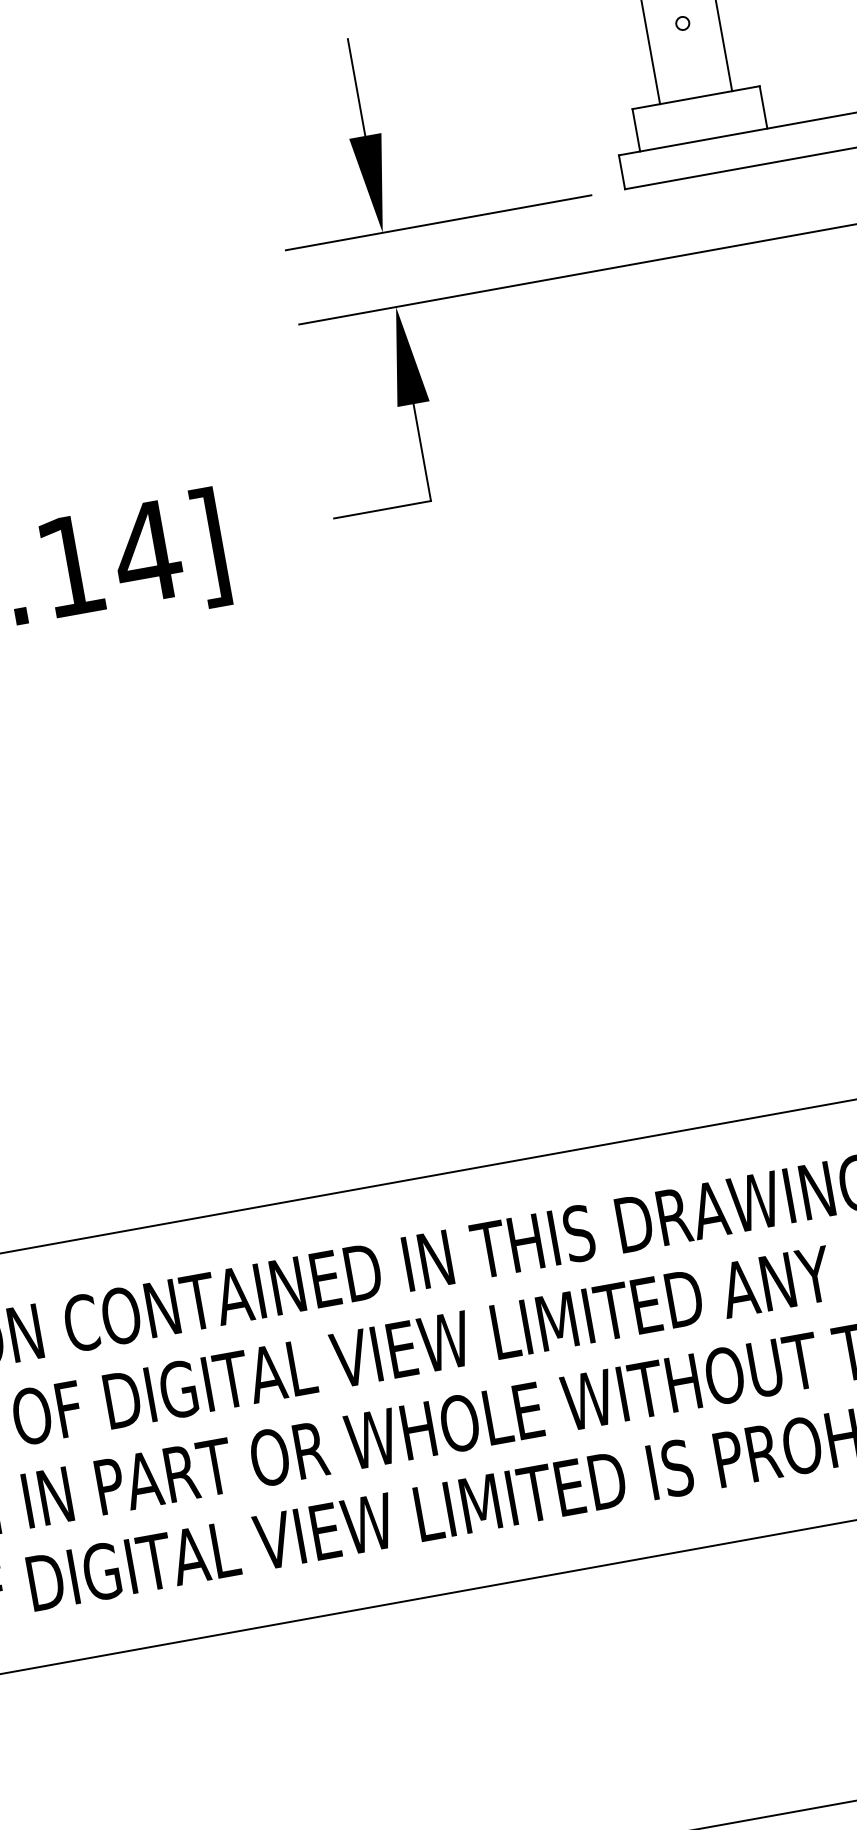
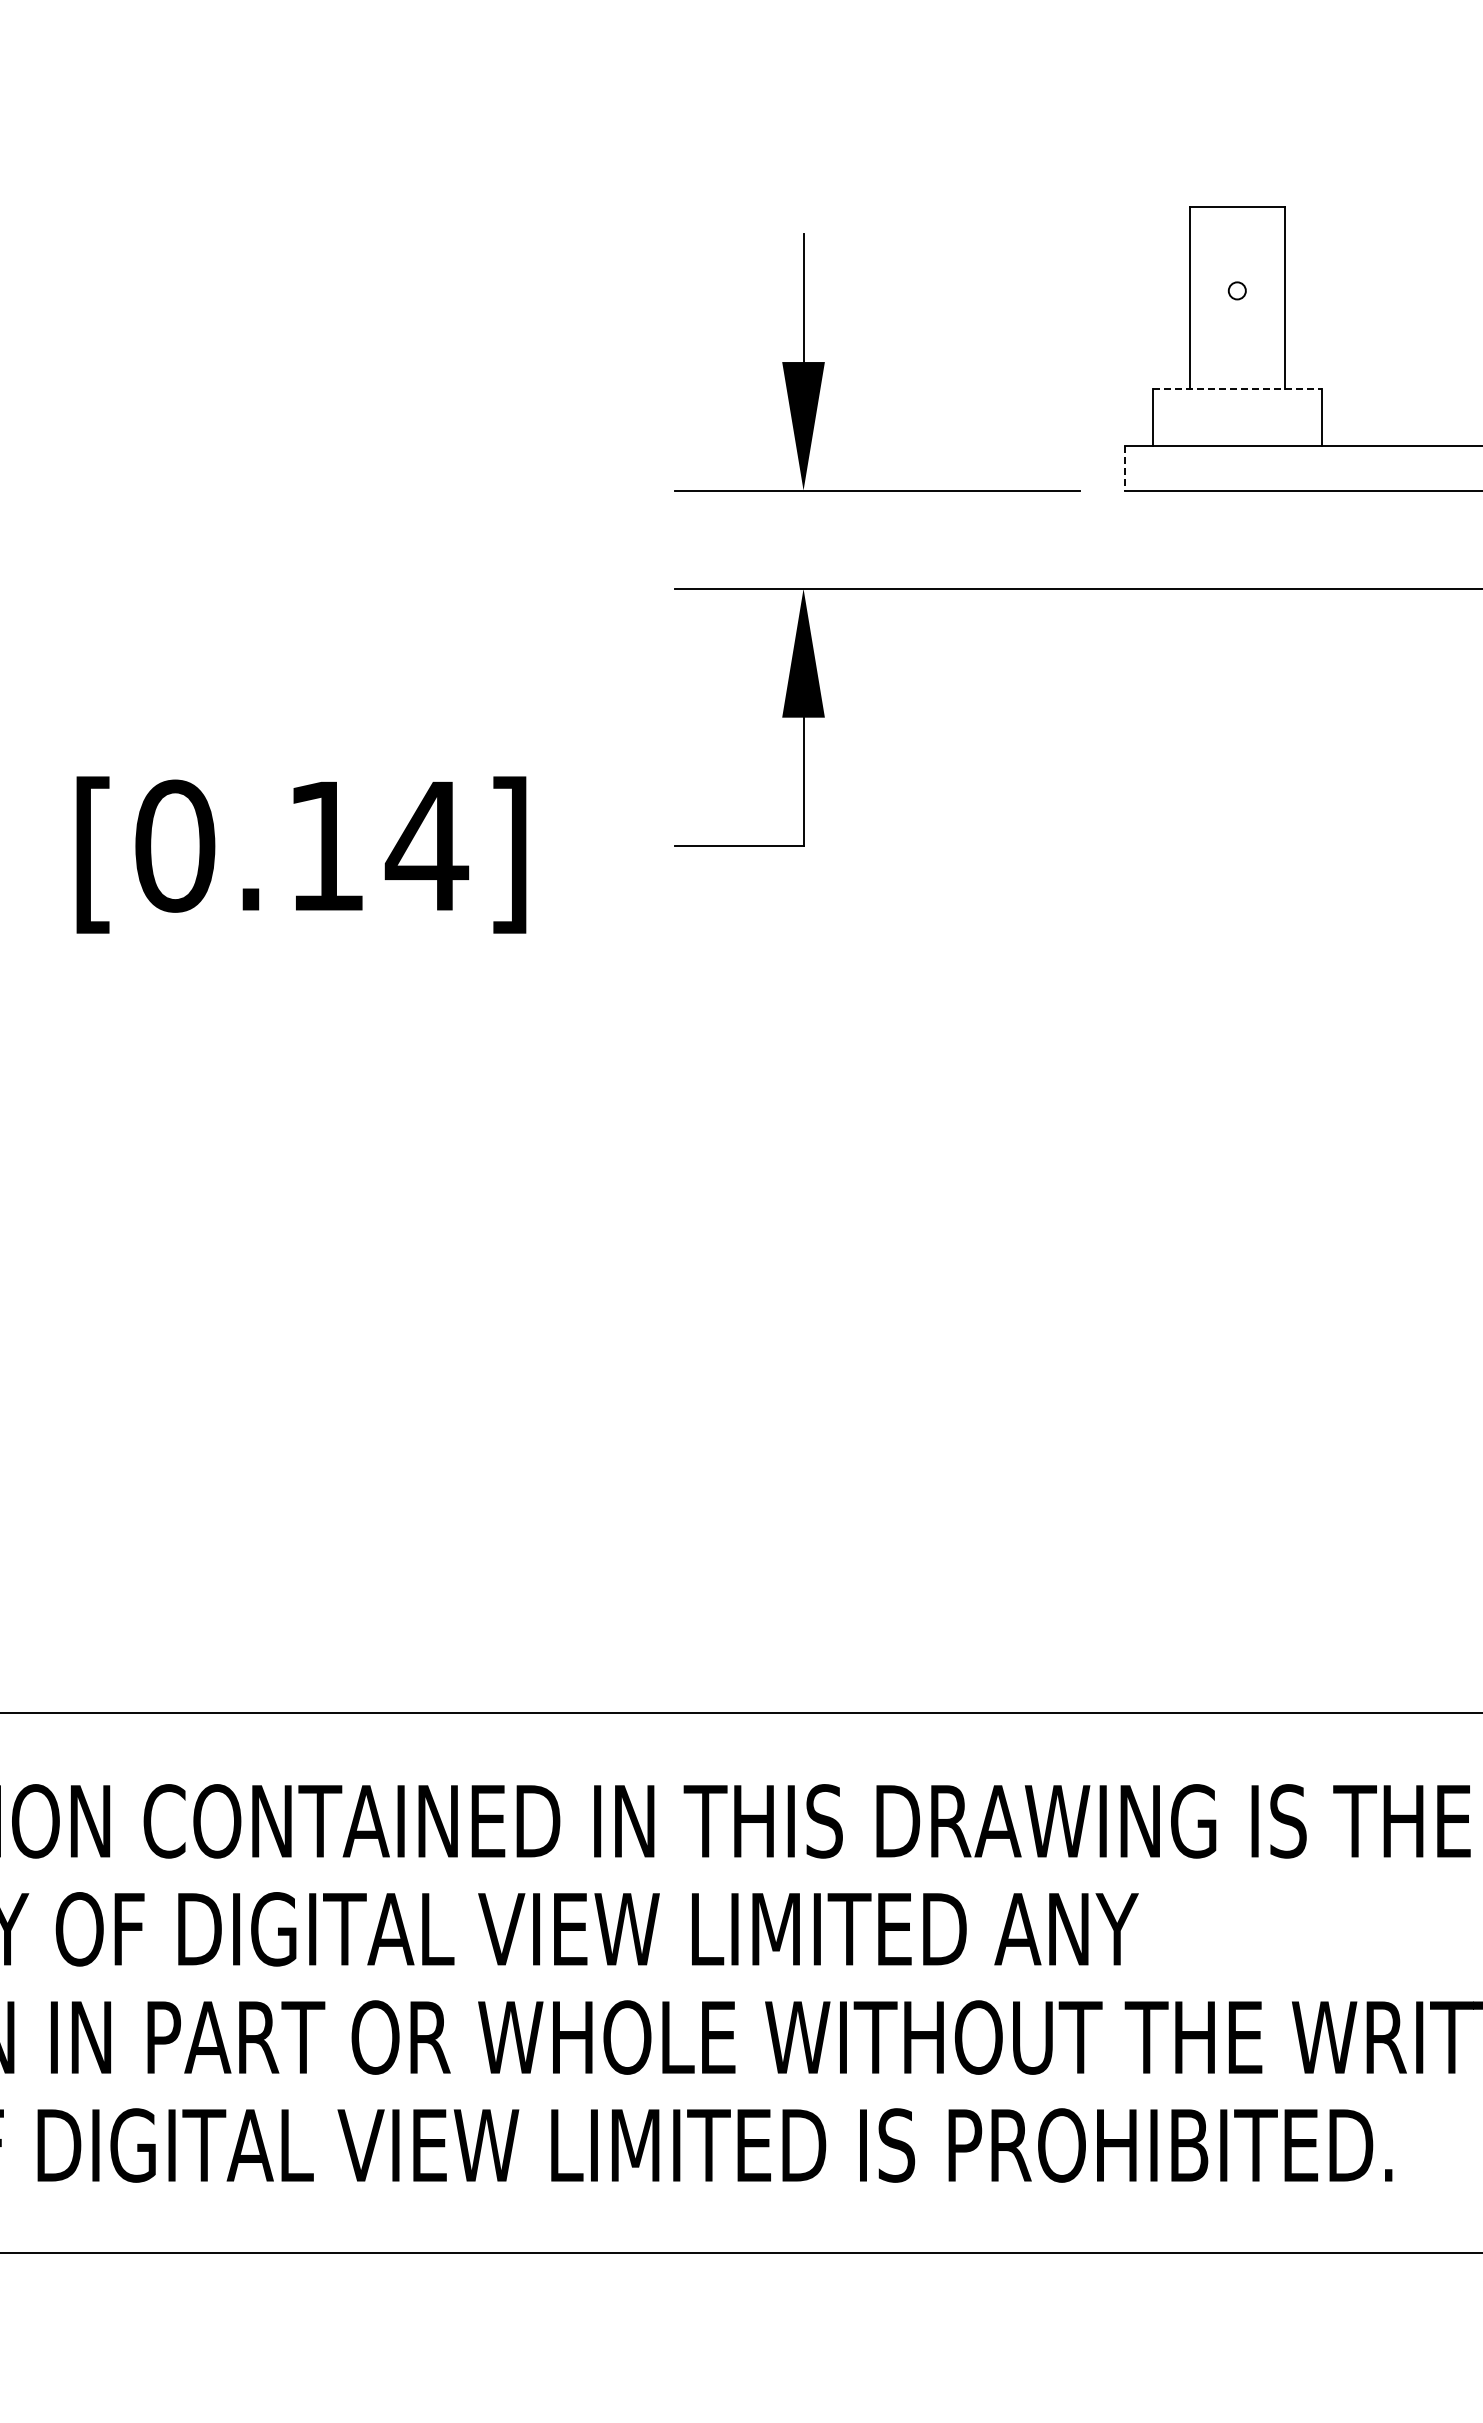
line: (696, 97) -> (1237, 389), solid -> dashed
line: (621, 172) -> (1124, 468), solid -> dashed

